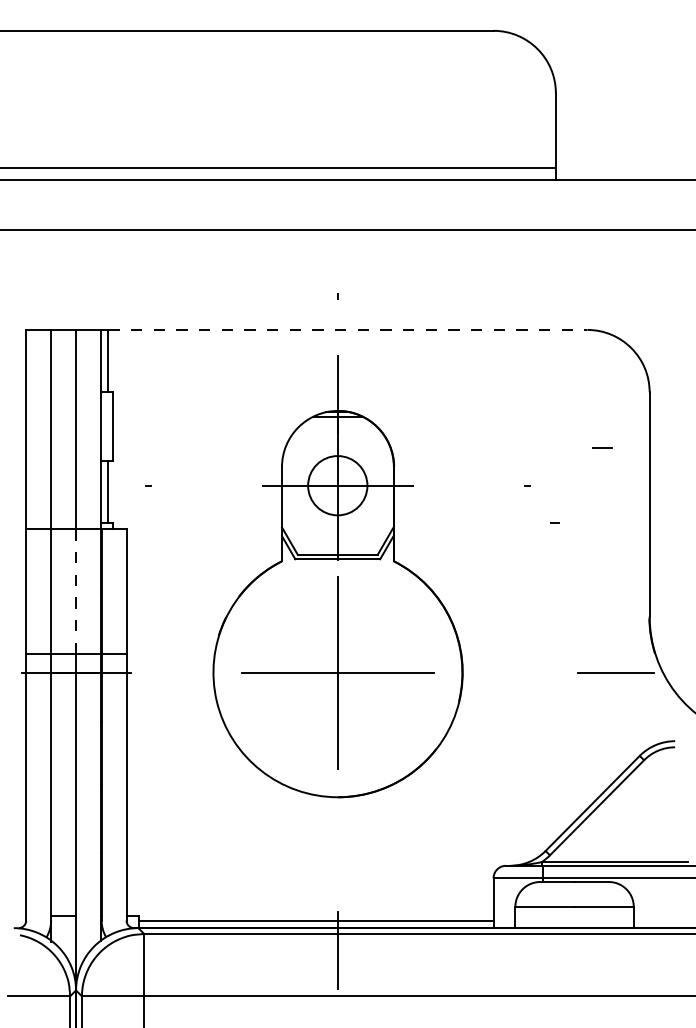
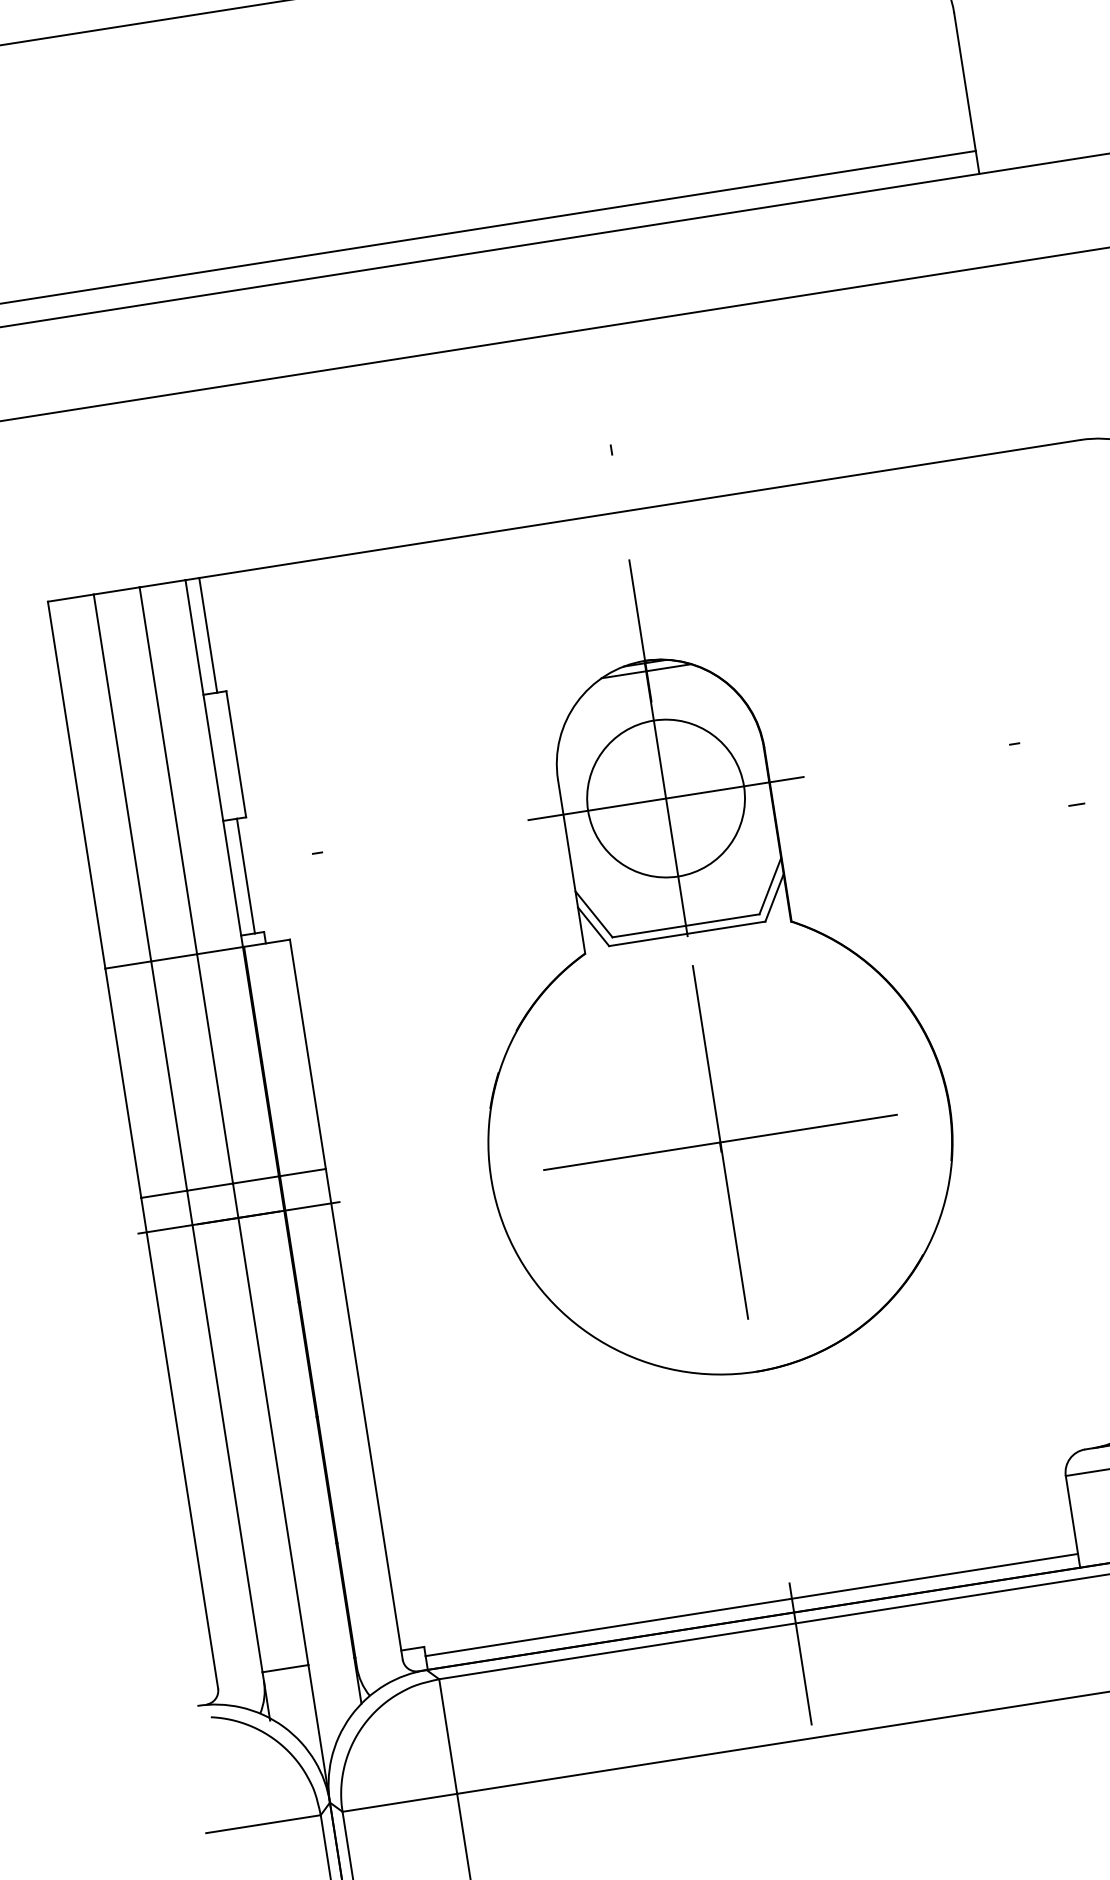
line: (348, 329) -> (640, 508), dashed -> solid
circle: (337, 485) -> (665, 798), size x1.43
line: (76, 592) -> (216, 1070), dashed -> solid

